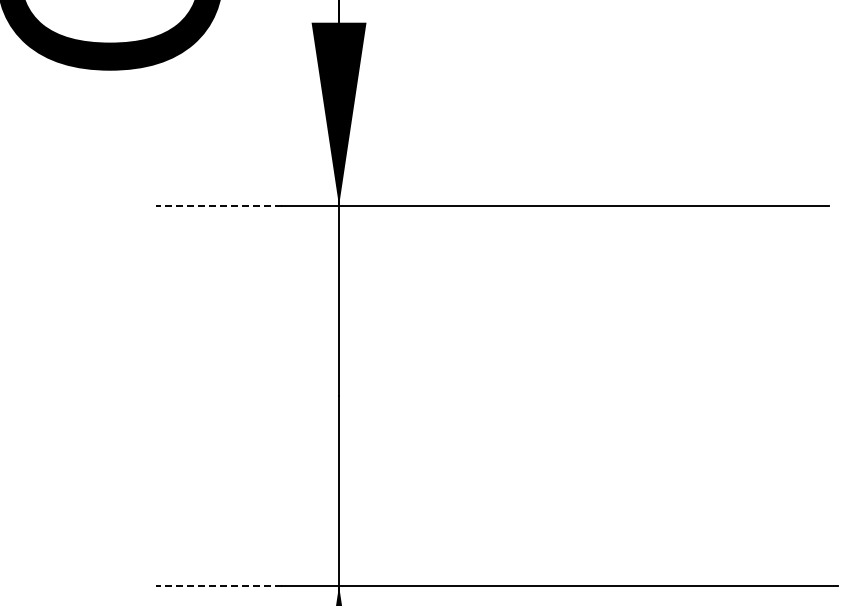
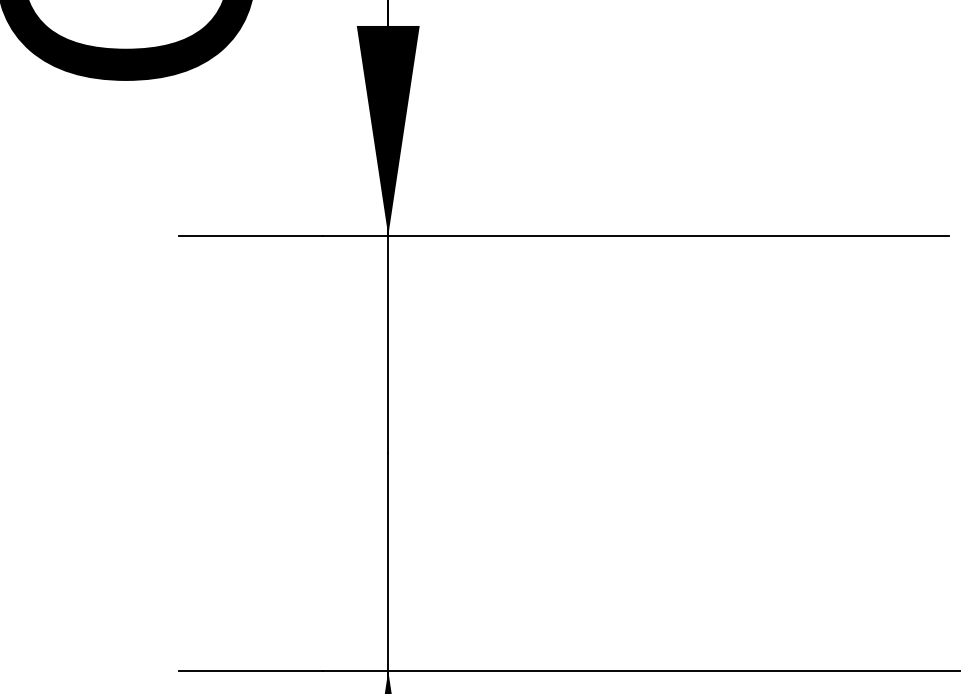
line: (218, 205) -> (250, 235), dashed -> solid
line: (218, 585) -> (250, 670), dashed -> solid

